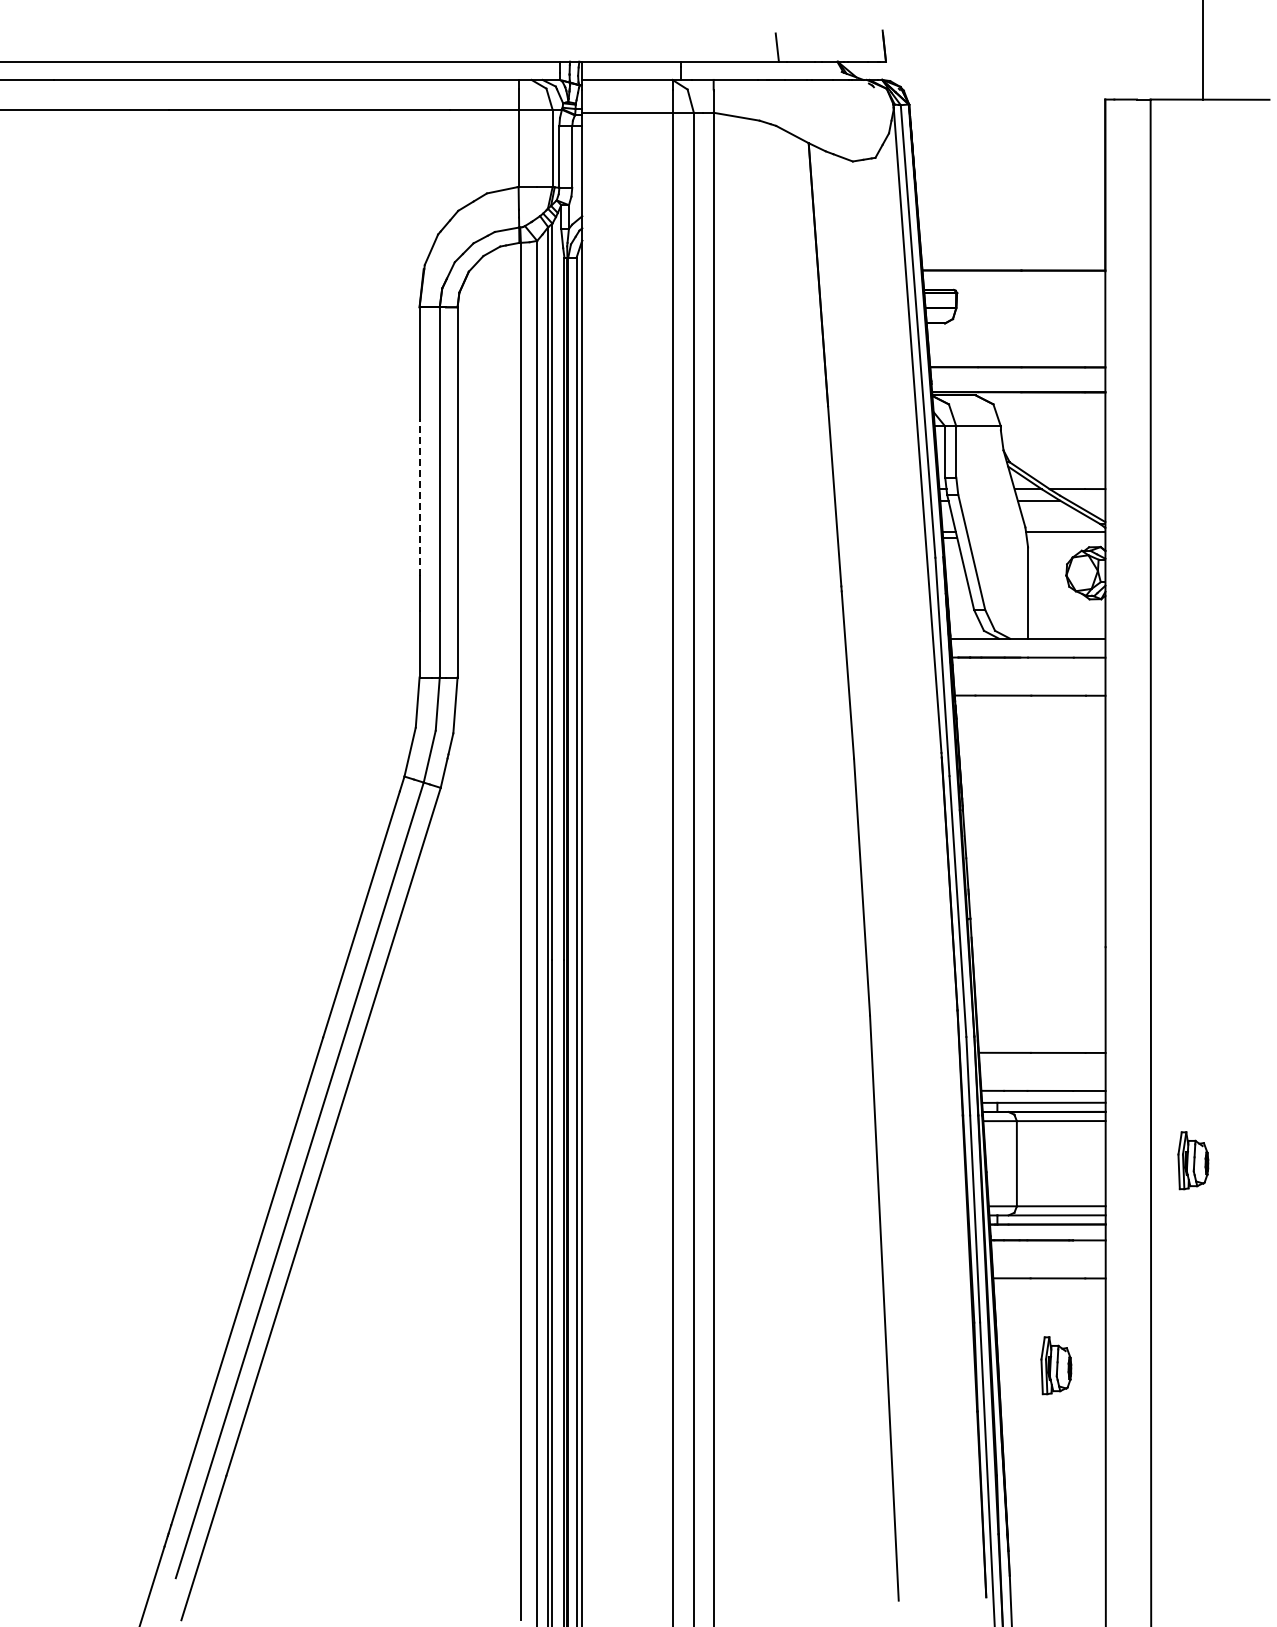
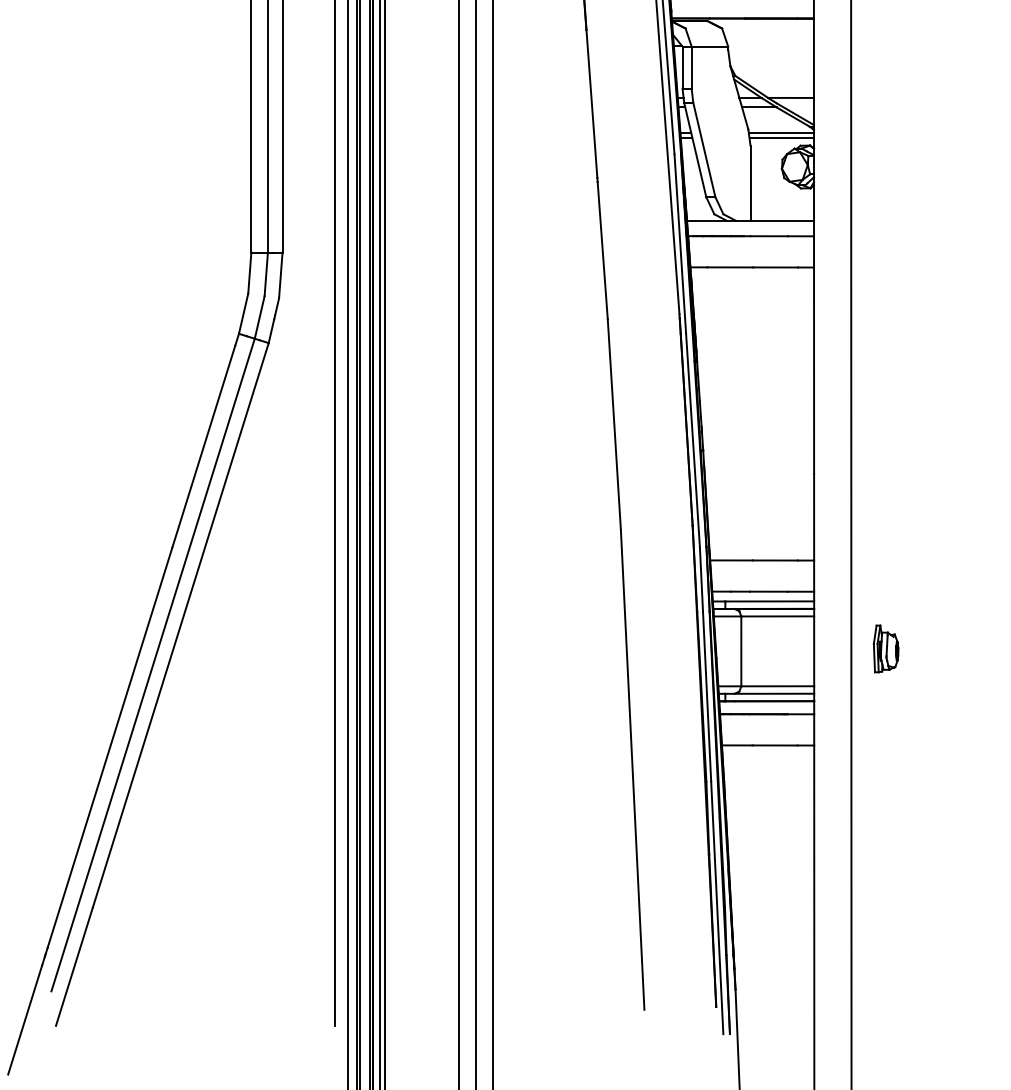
line: (419, 497) -> (251, 104), dashed -> solid
line: (1065, 537) -> (781, 137), added
part: (1056, 1365) -> (773, 816), removed

